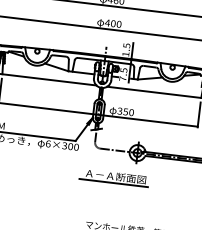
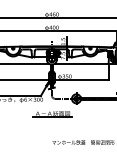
part: (115, 178) -> (52, 114), moved

